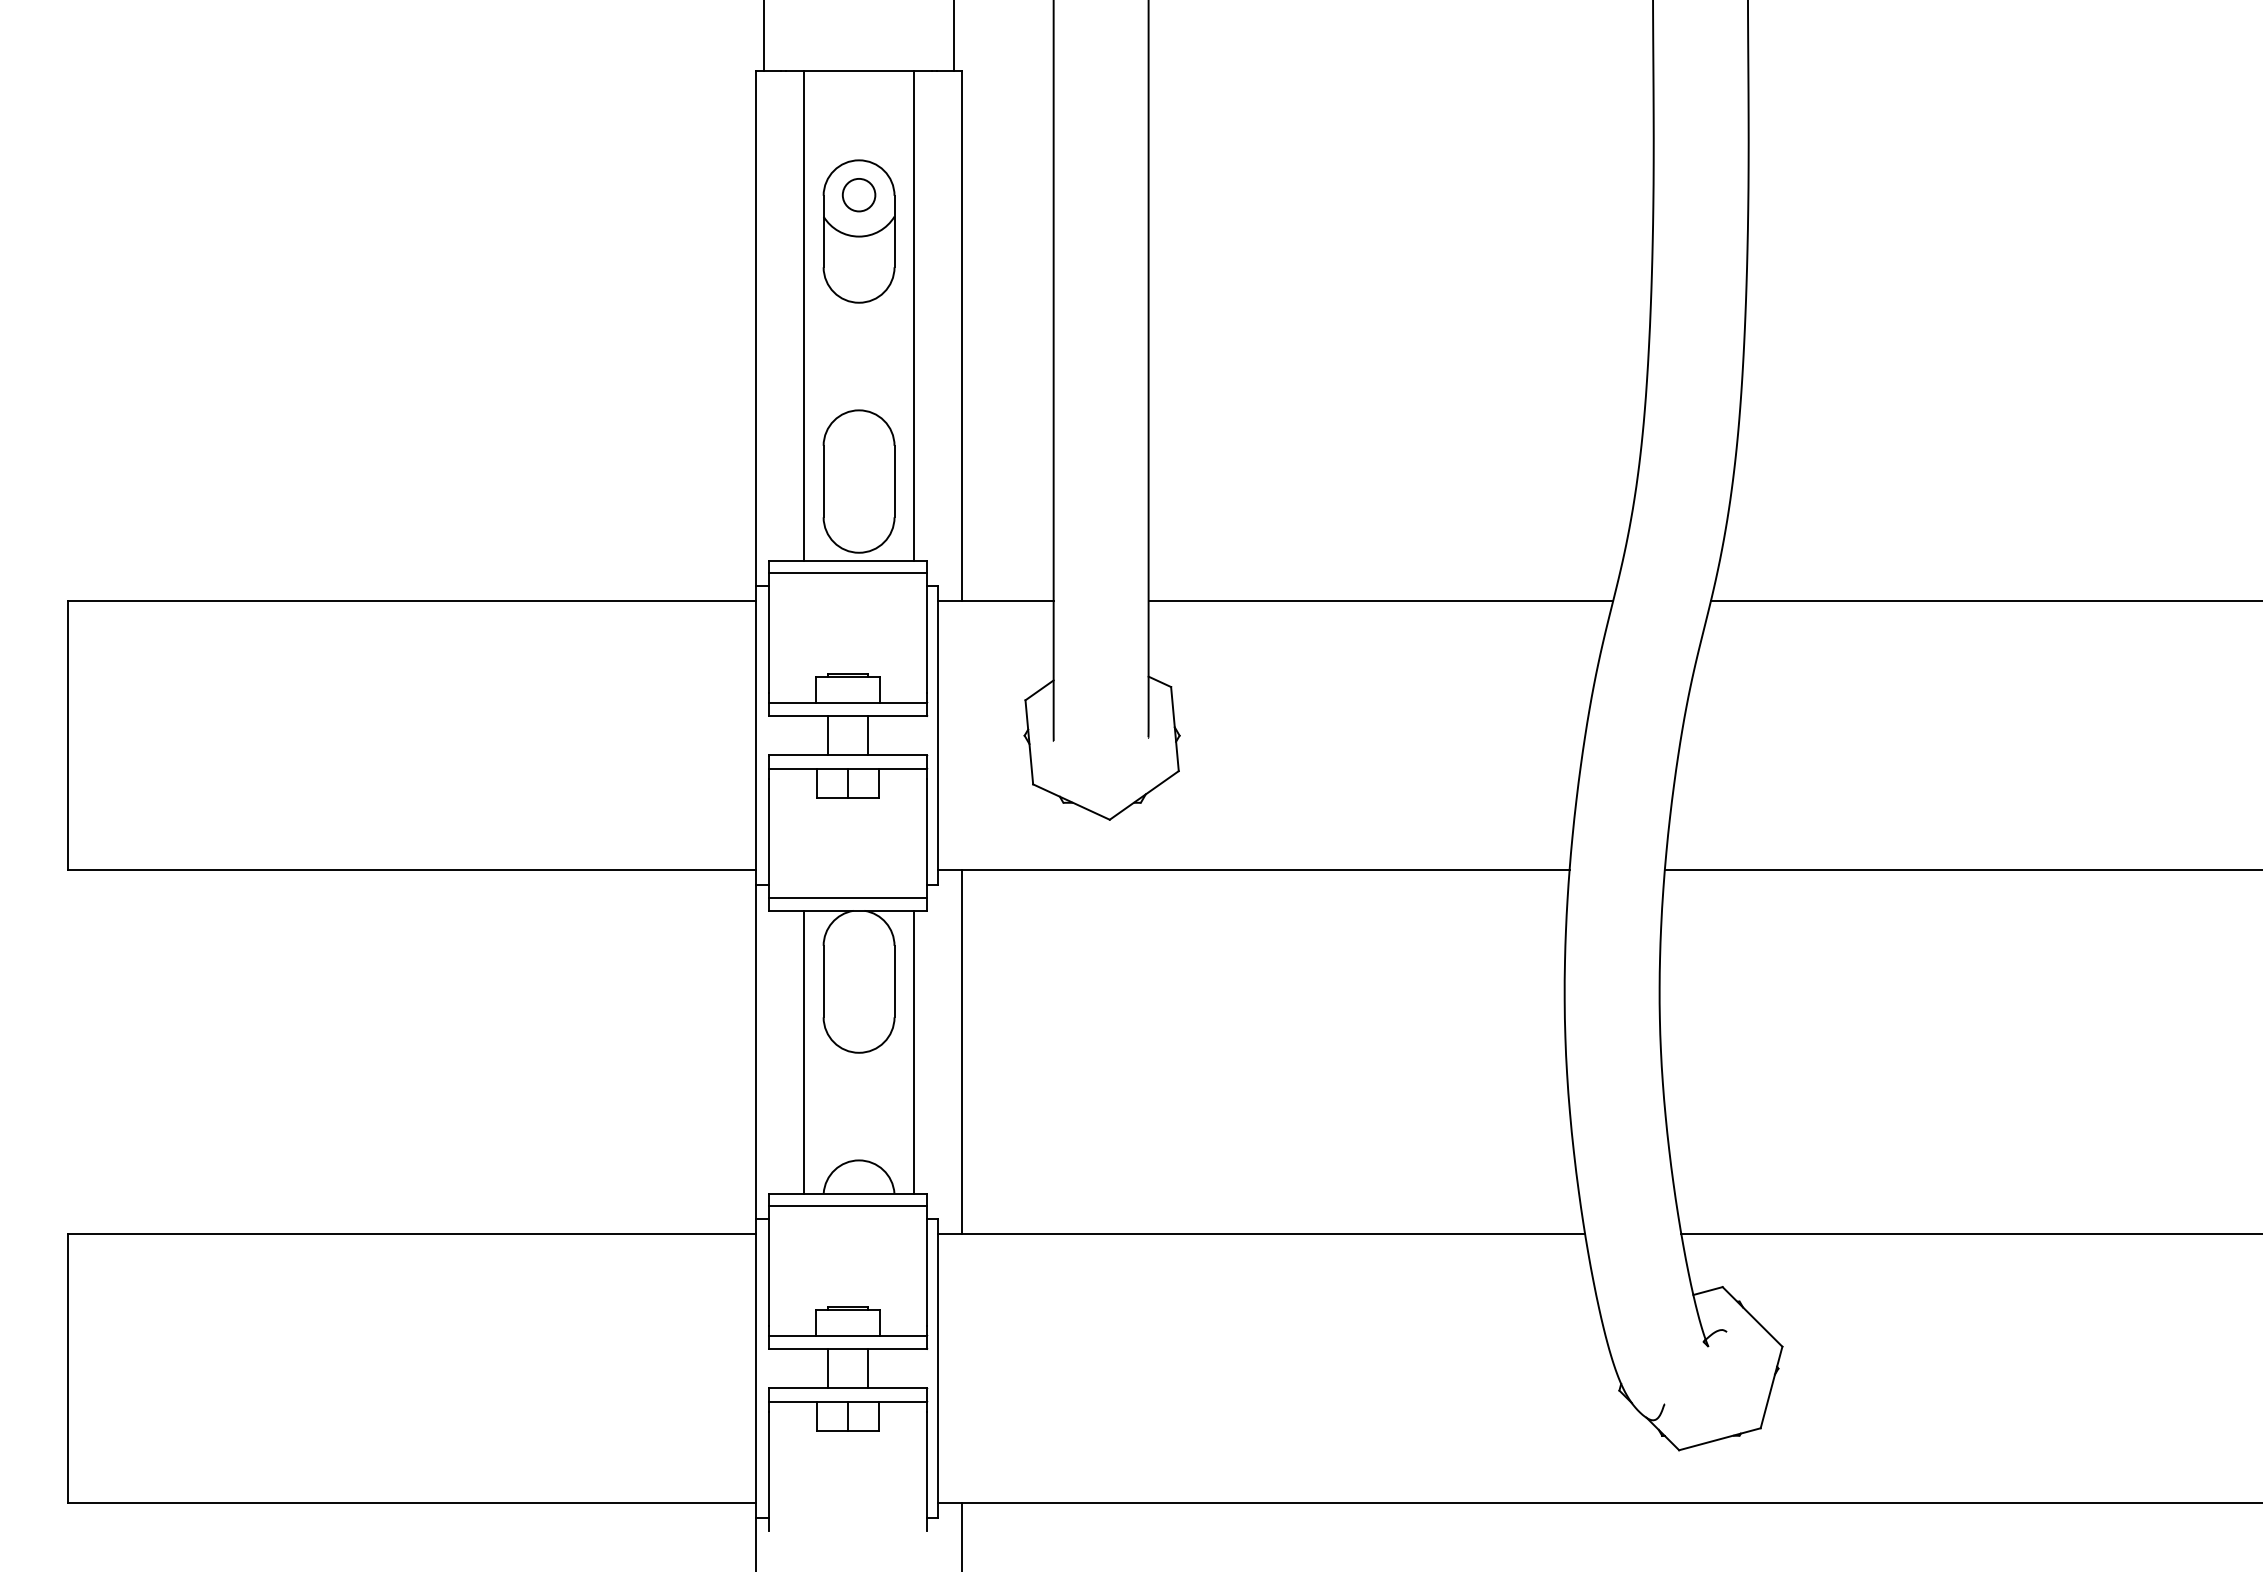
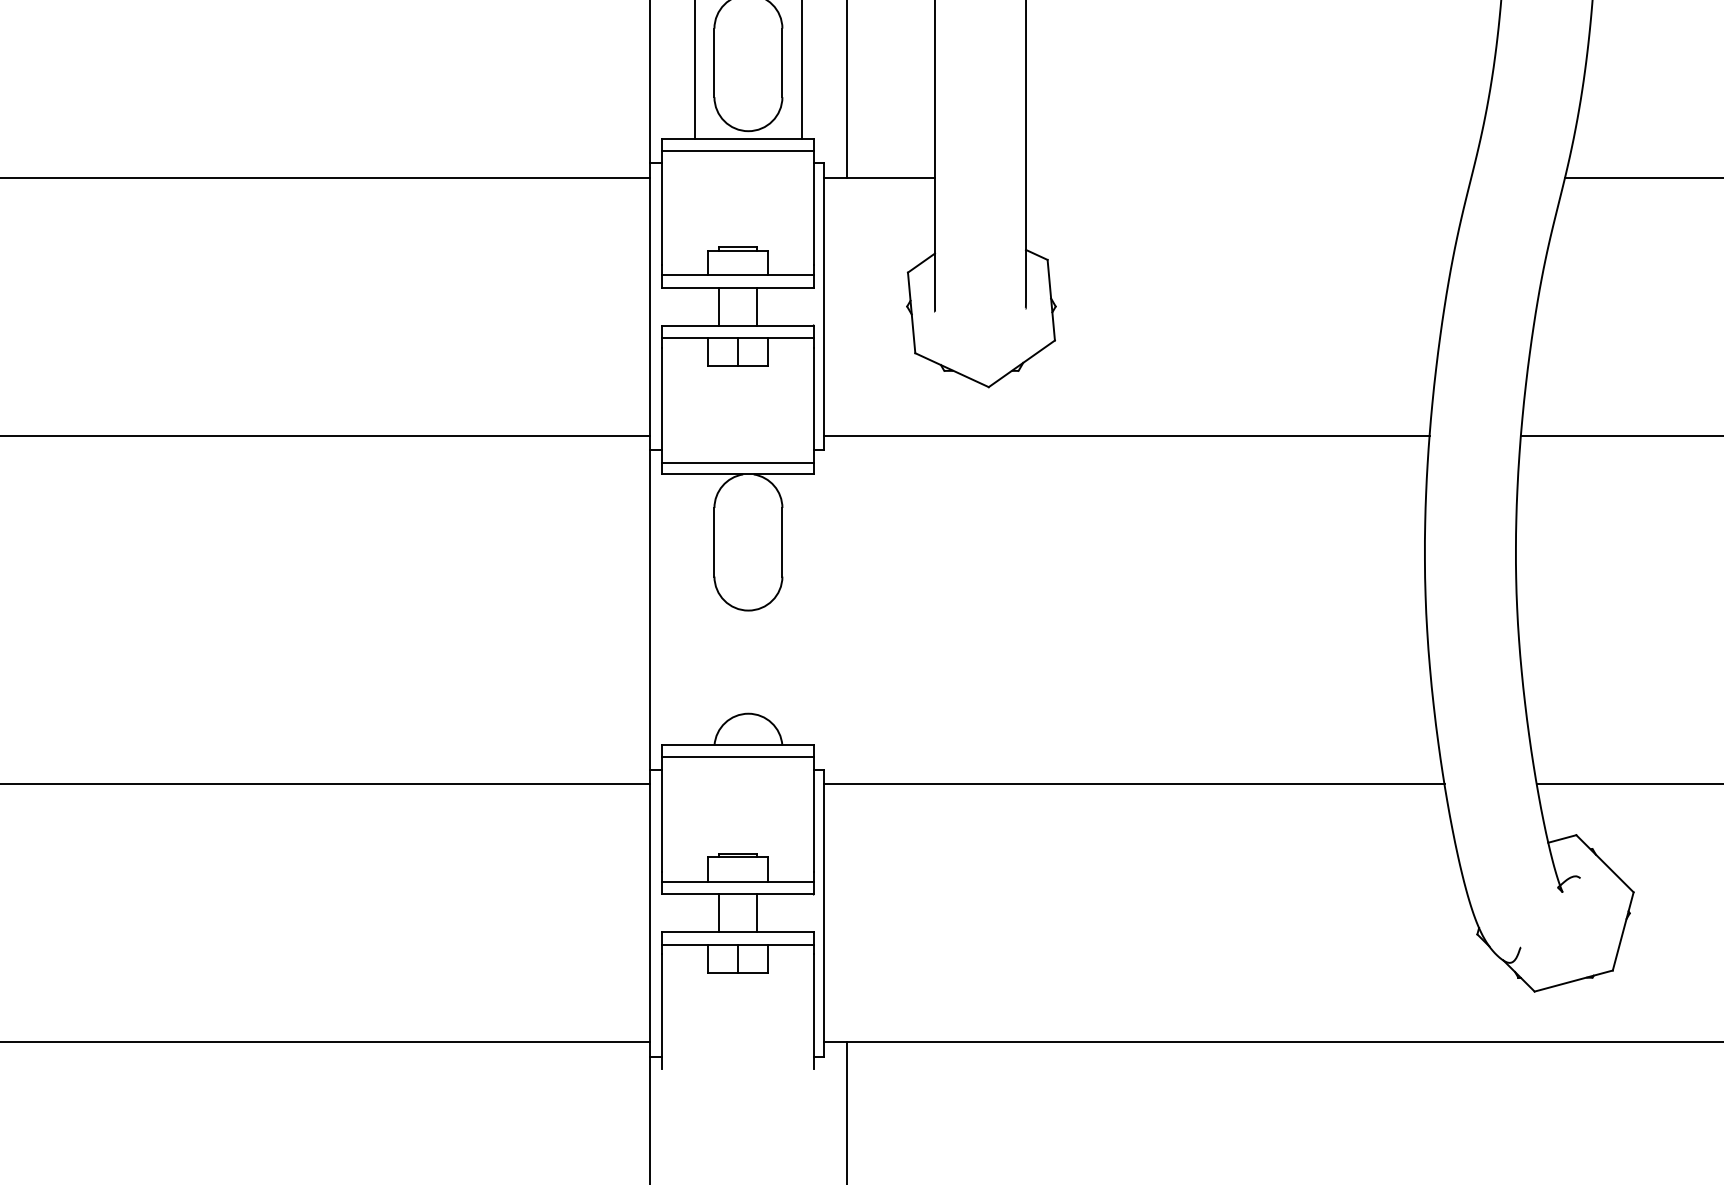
line: (1380, 601) -> (1248, 177), removed
line: (803, 1051) -> (695, 609), removed
line: (914, 1051) -> (801, 609), removed
line: (961, 1052) -> (846, 610), removed

